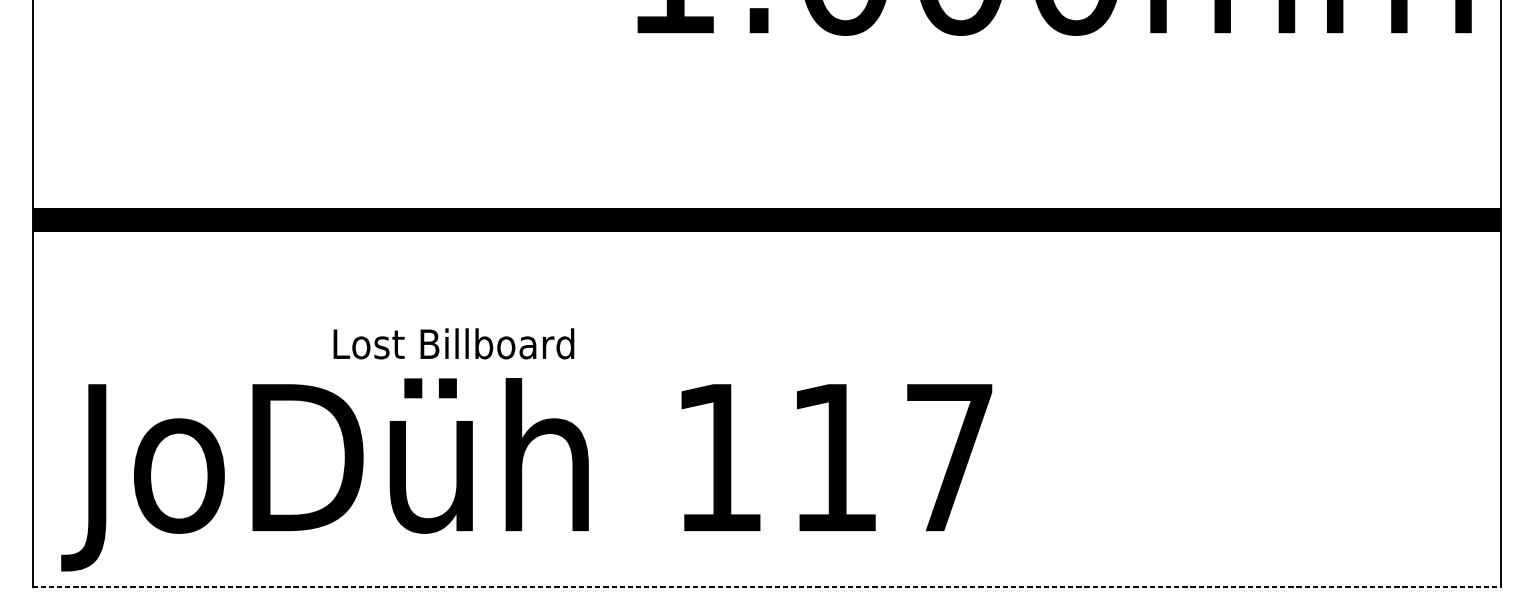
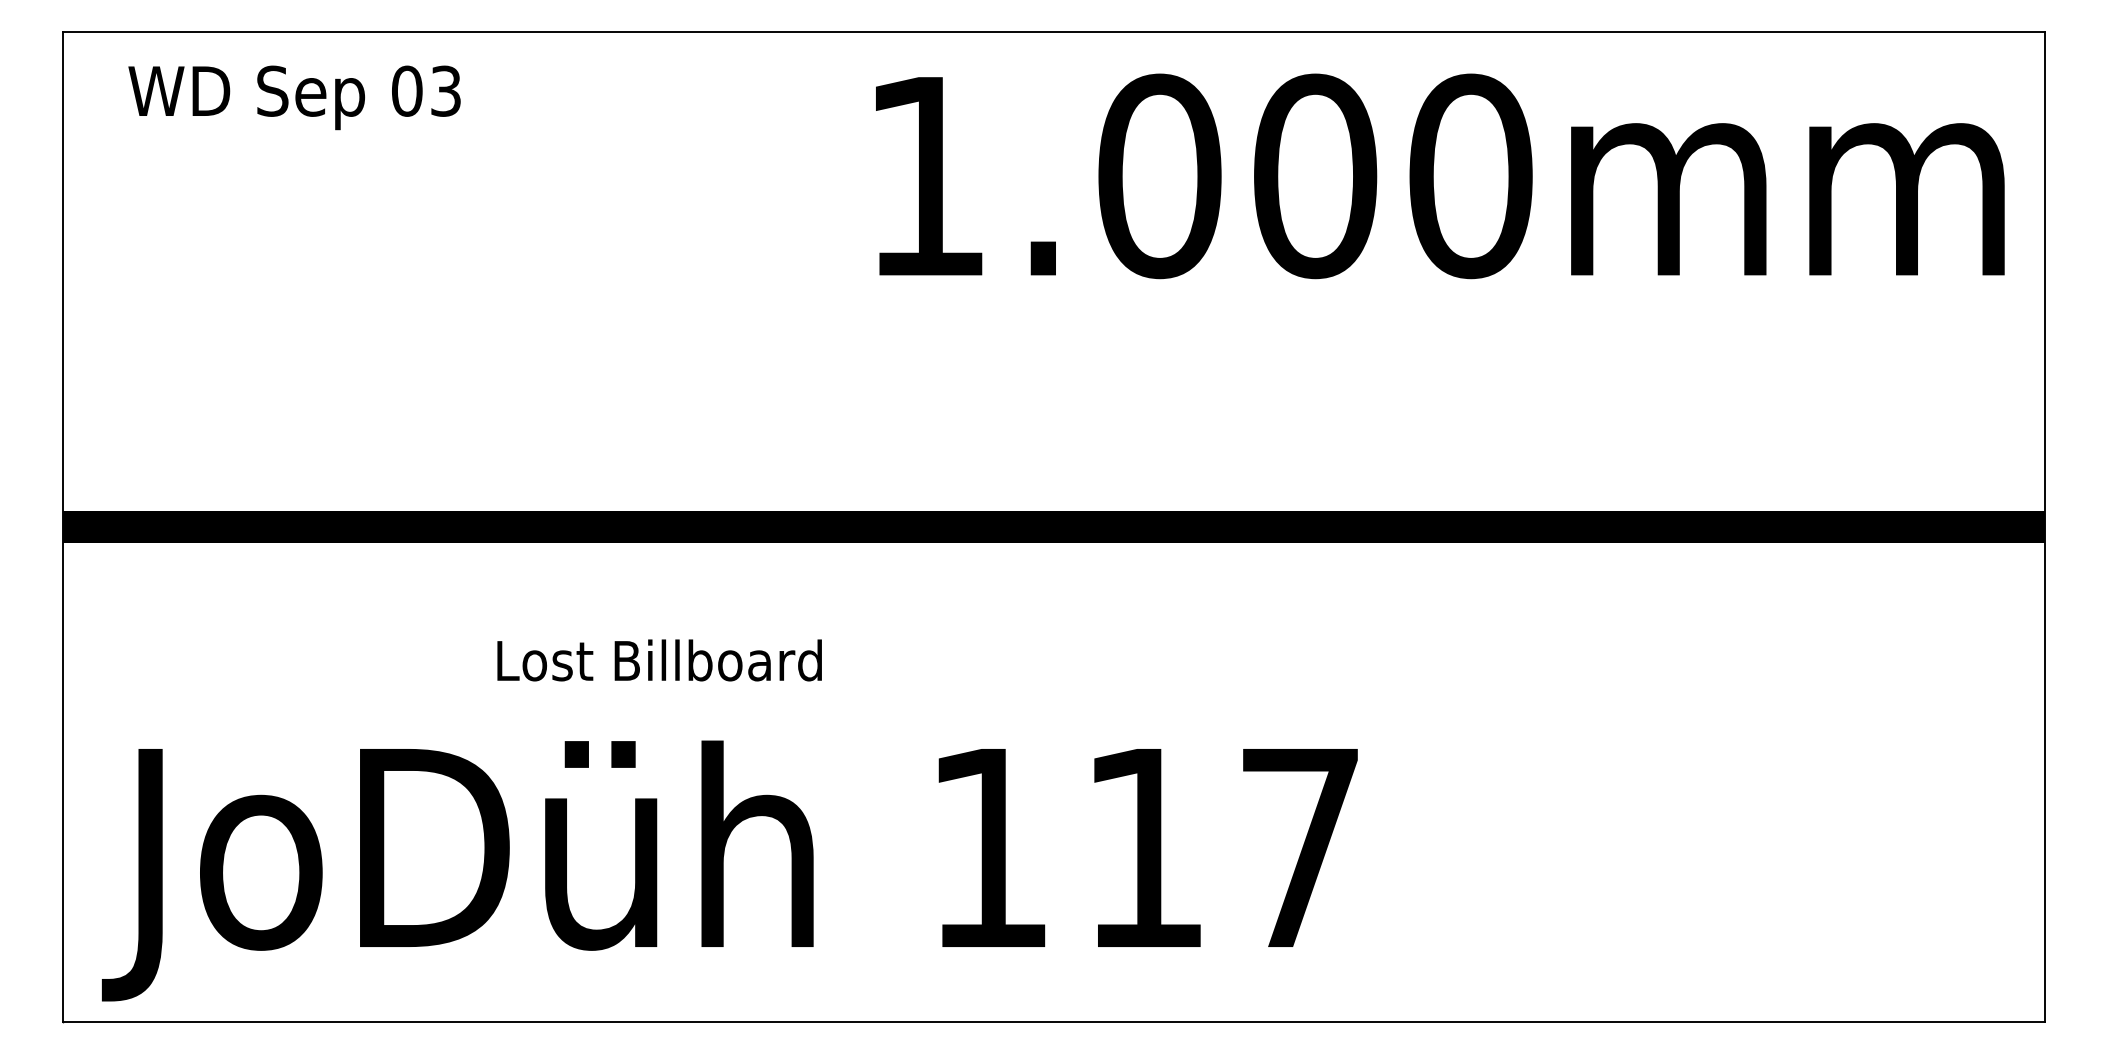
text: (453, 343) -> (659, 660), moved
line: (767, 587) -> (1054, 1022), dashed -> solid

